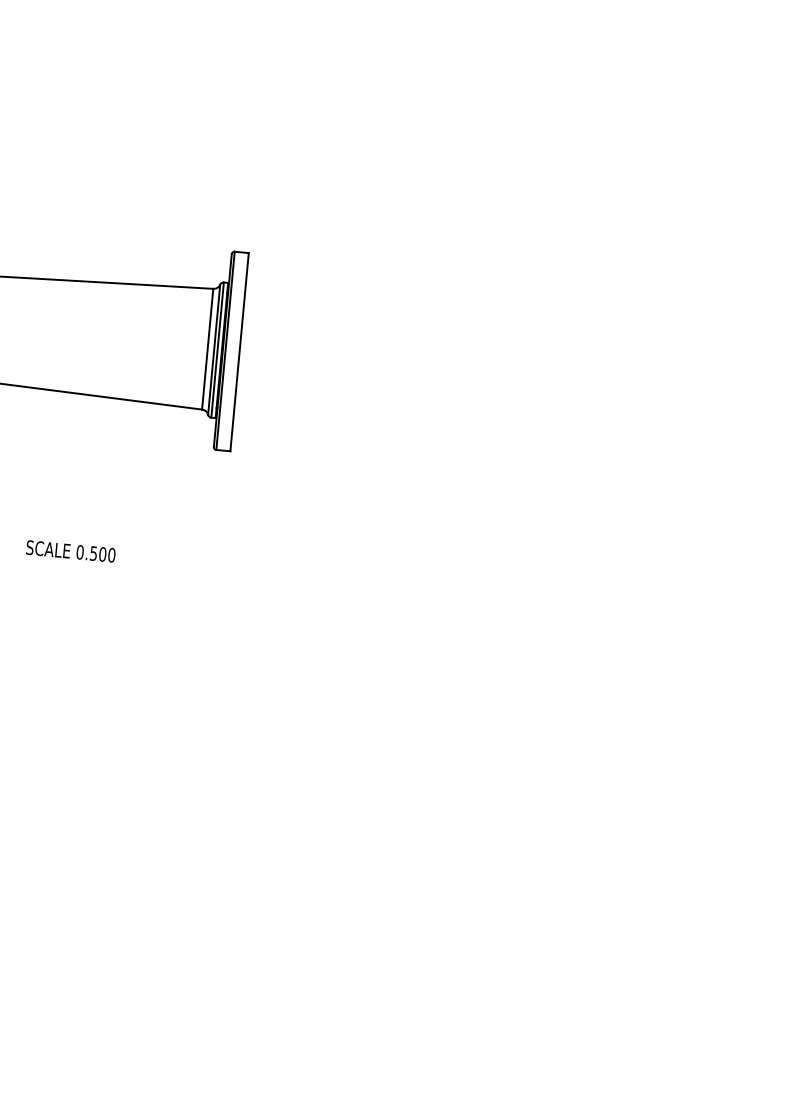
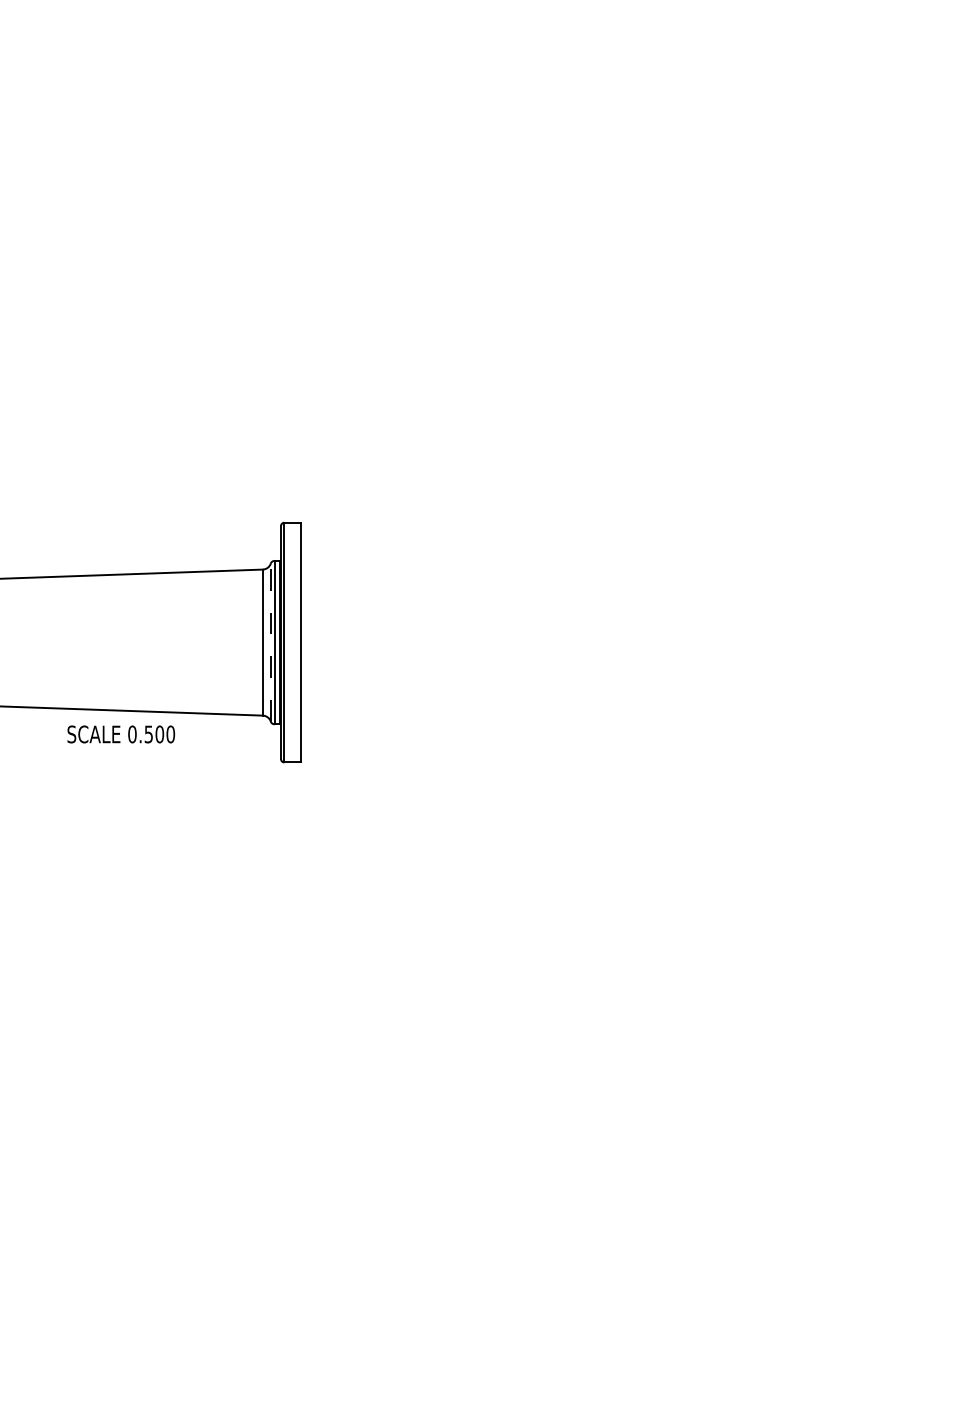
line: (214, 349) -> (270, 642), solid -> dashed
text: (71, 551) -> (121, 734), moved

